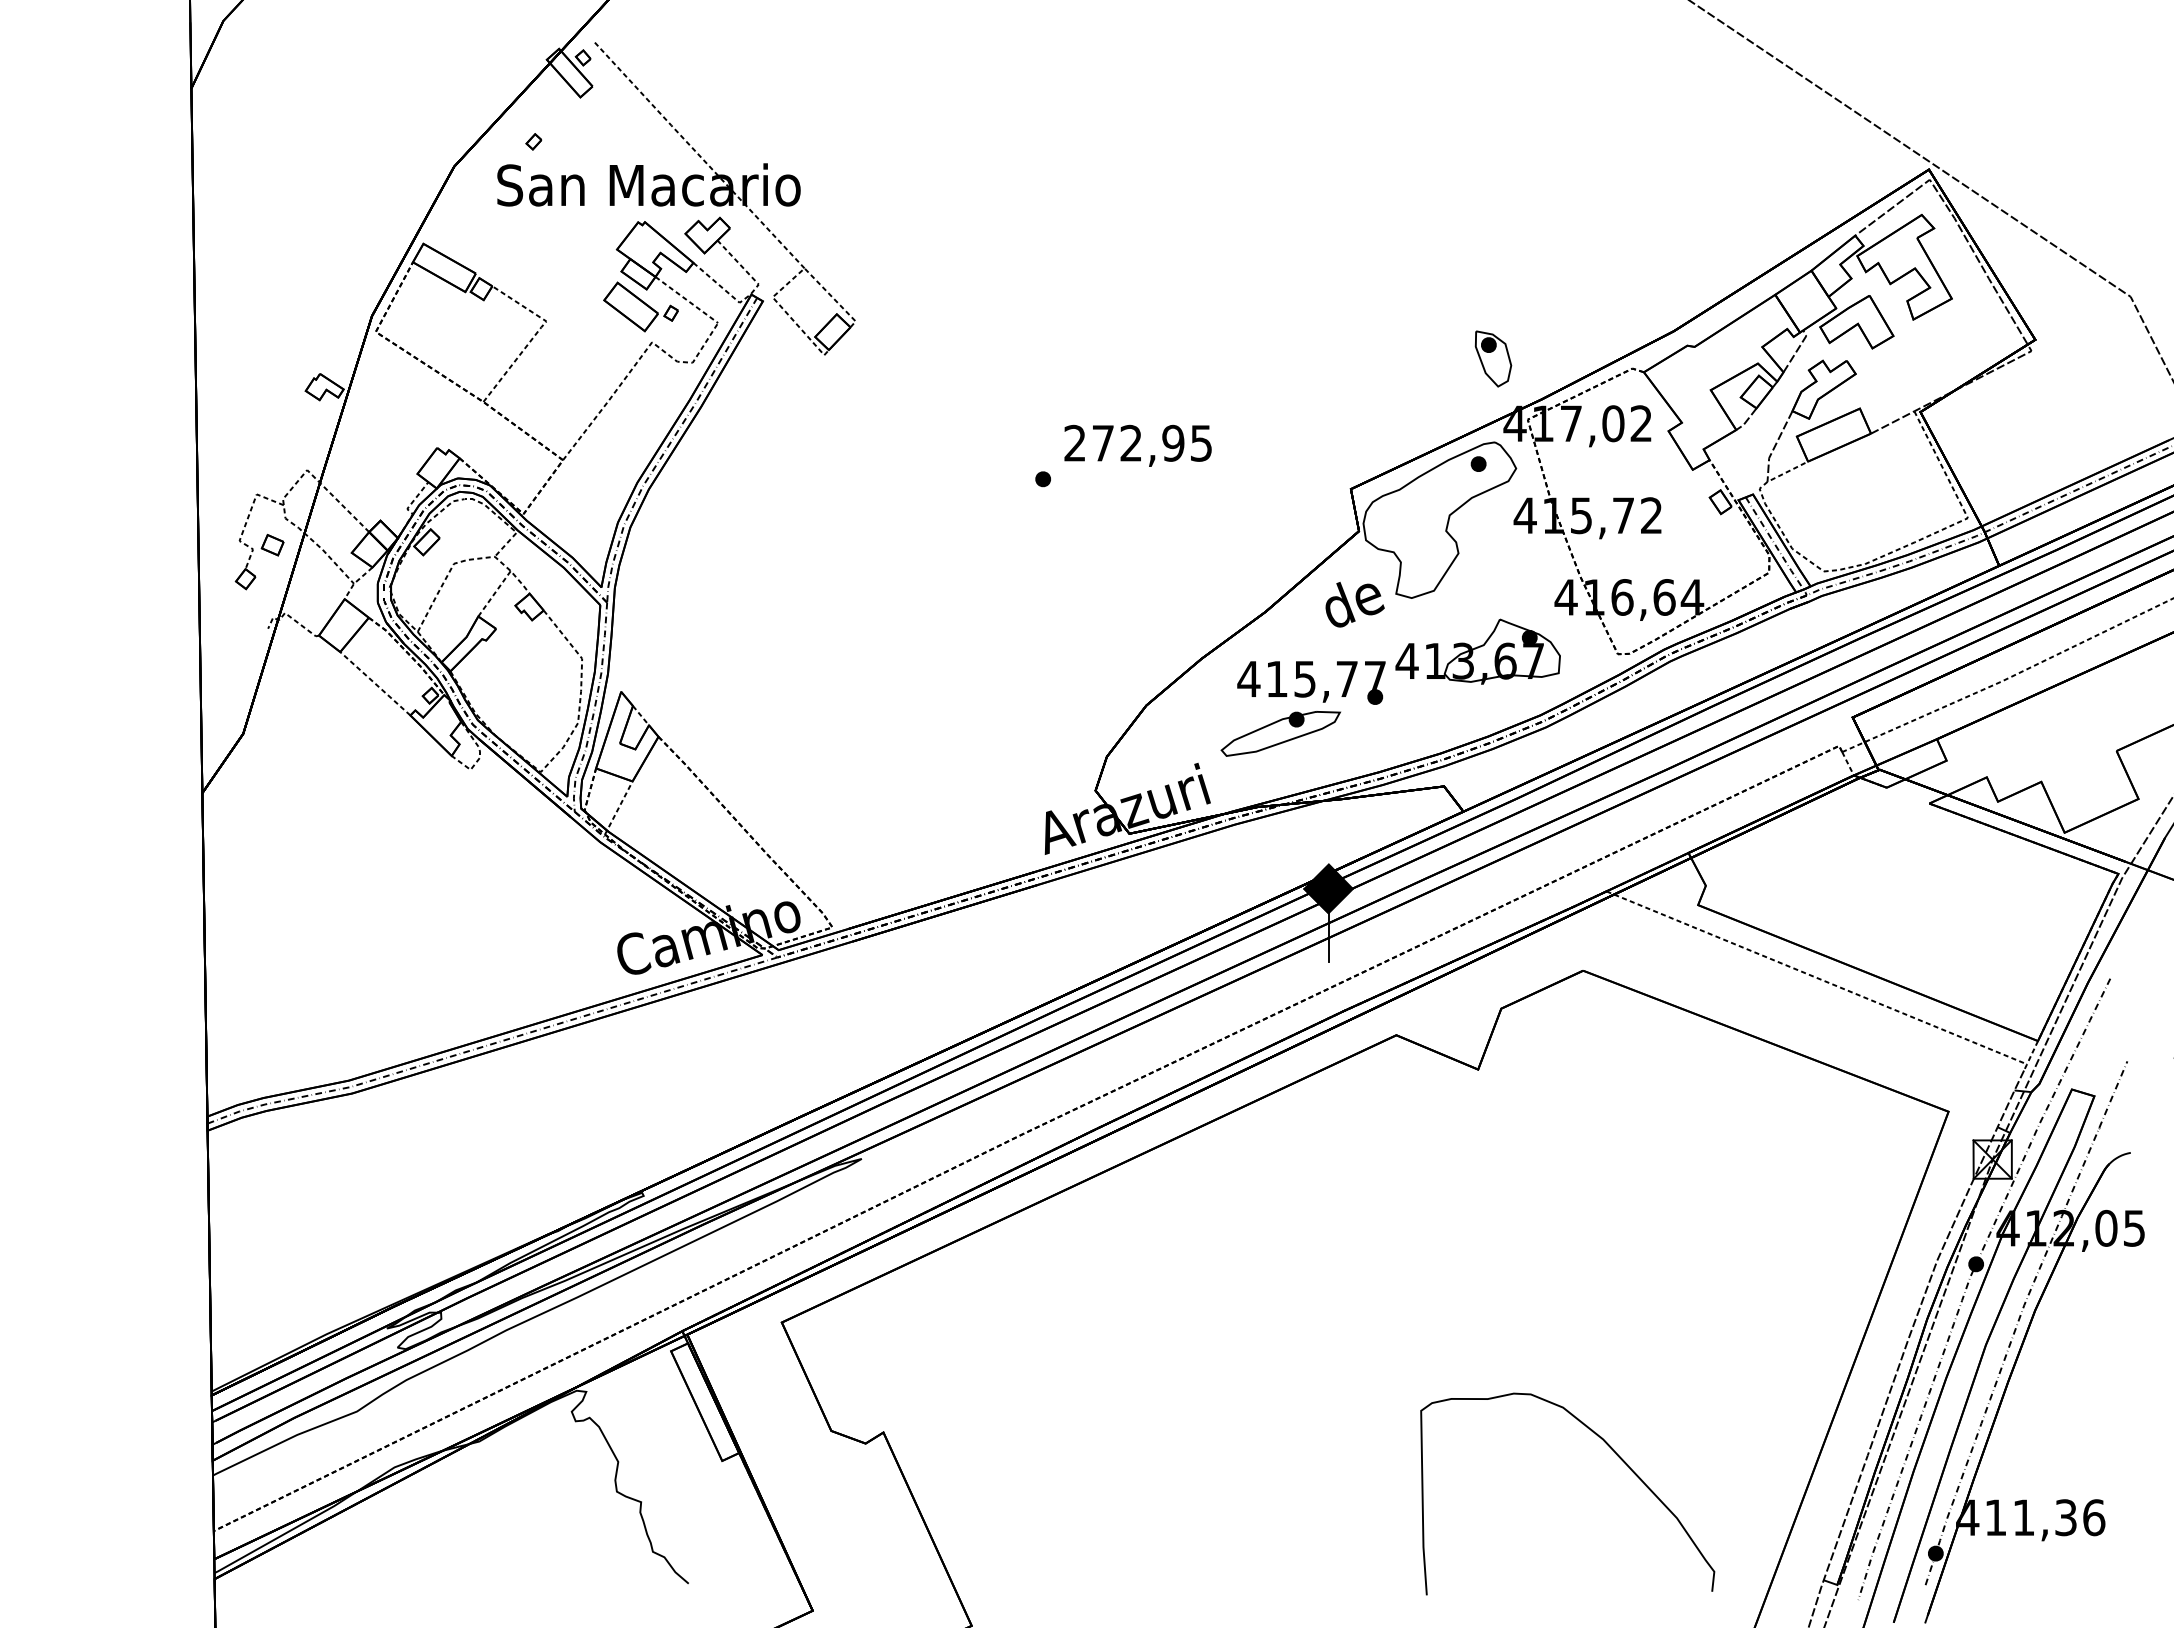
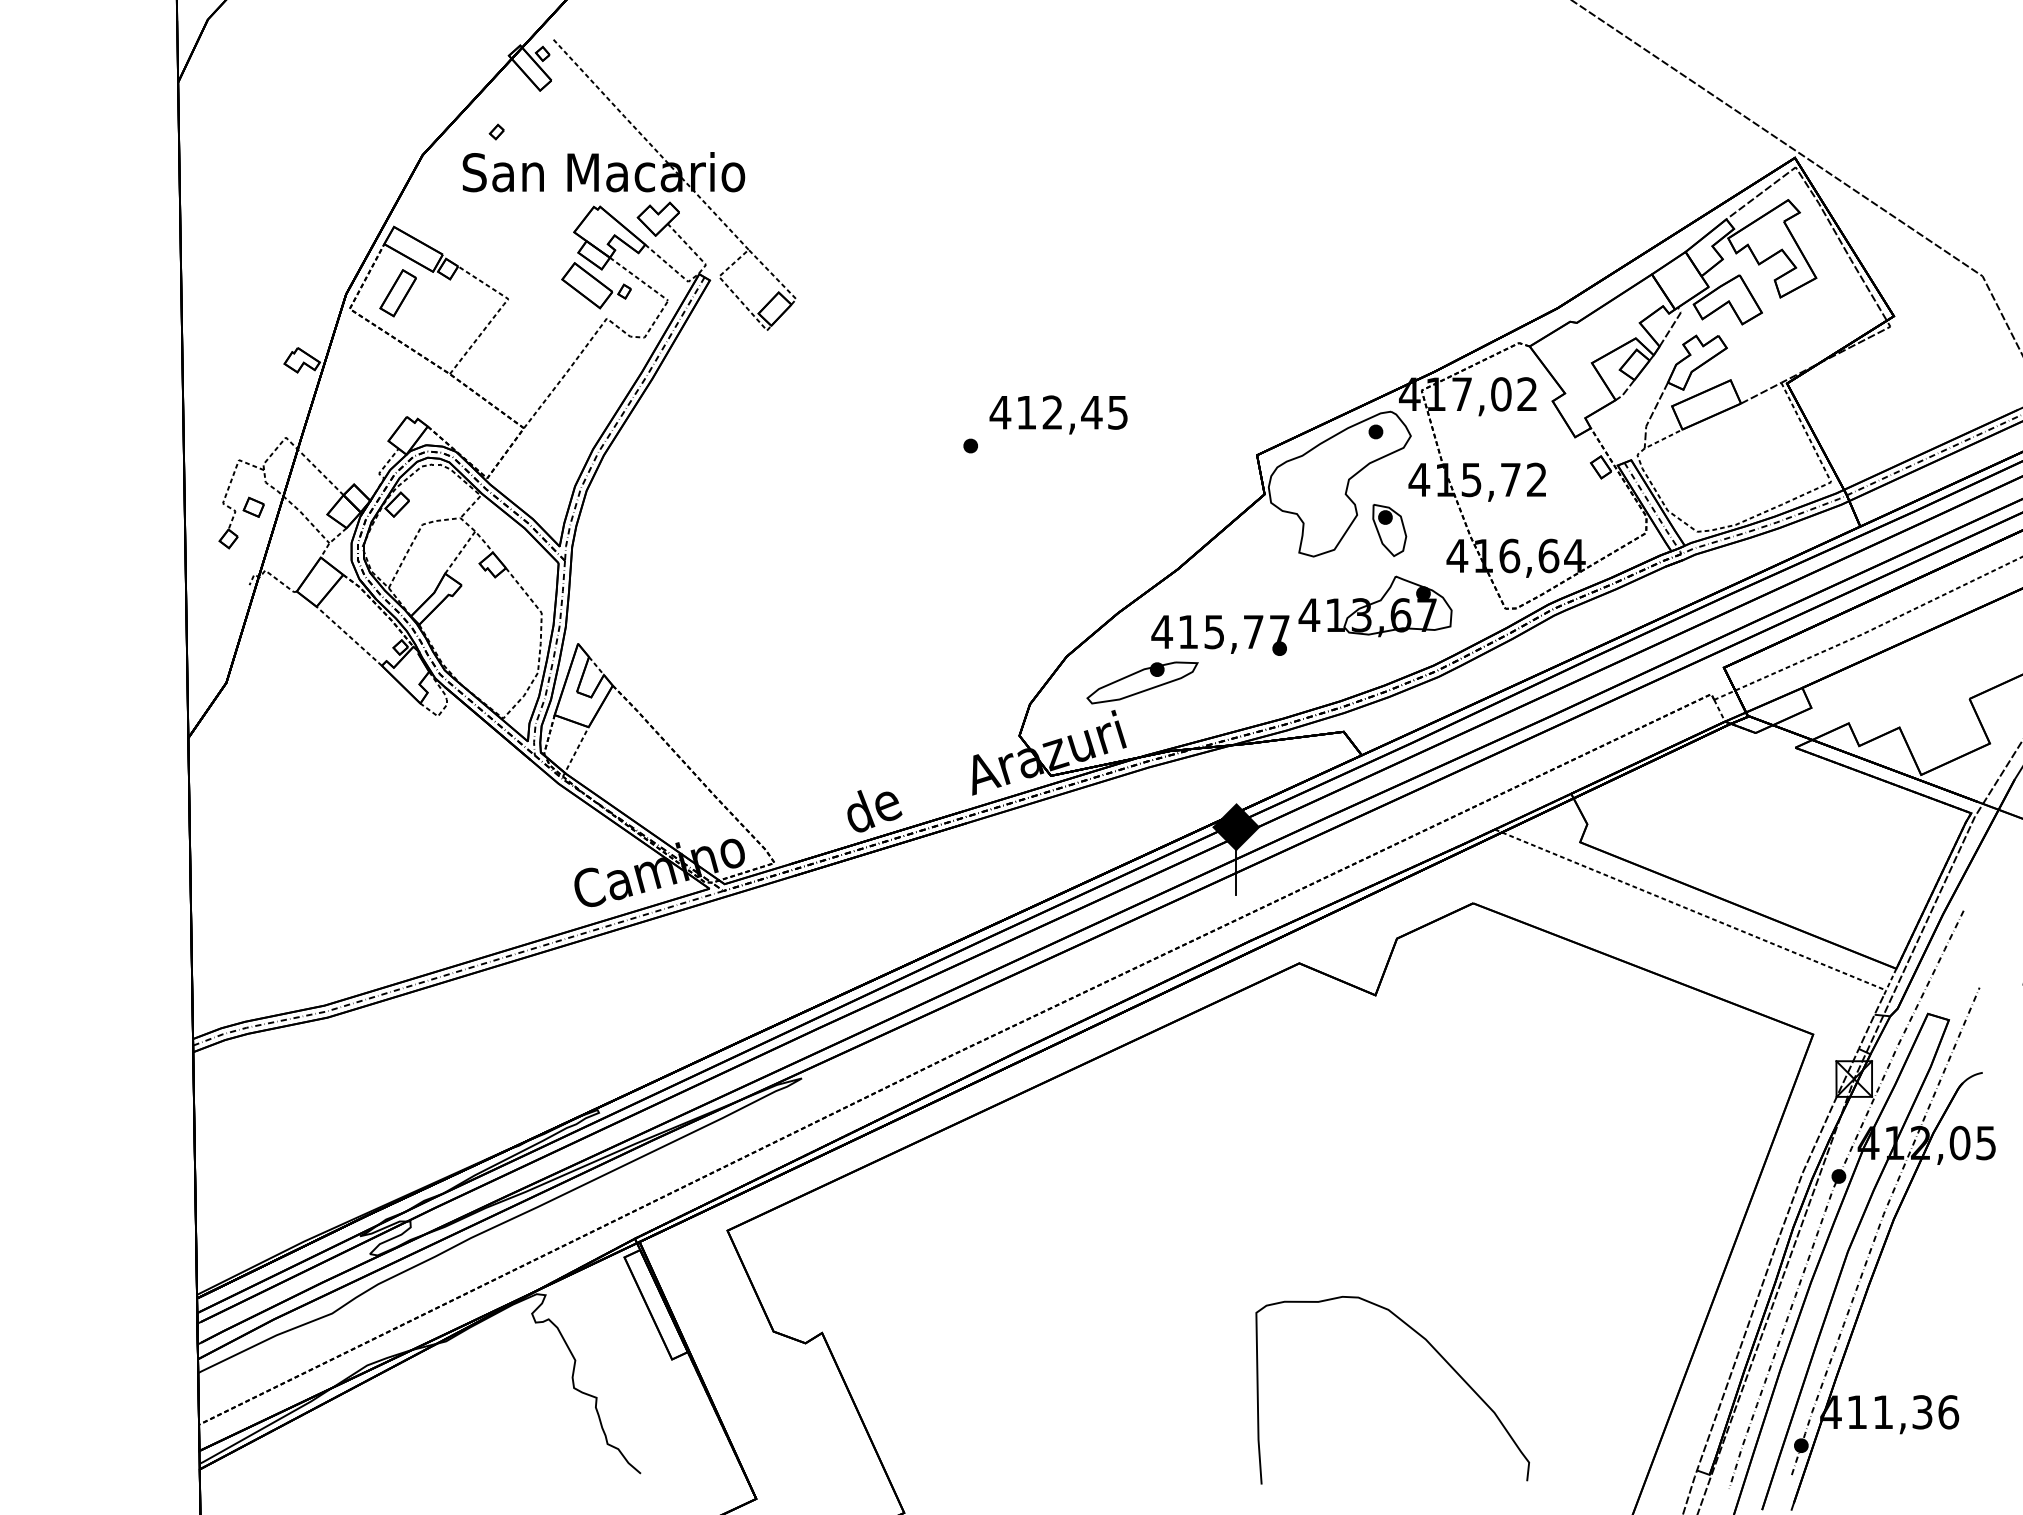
part: (427, 314) -> (397, 292), added
part: (1493, 358) -> (1389, 529), moved
text: (1123, 442) -> (1045, 411), 272,95 -> 412,45
text: (1354, 604) -> (874, 811), moved
part: (1280, 733) -> (1142, 682), moved
curve: (1616, 1455) -> (1438, 1354), moved

